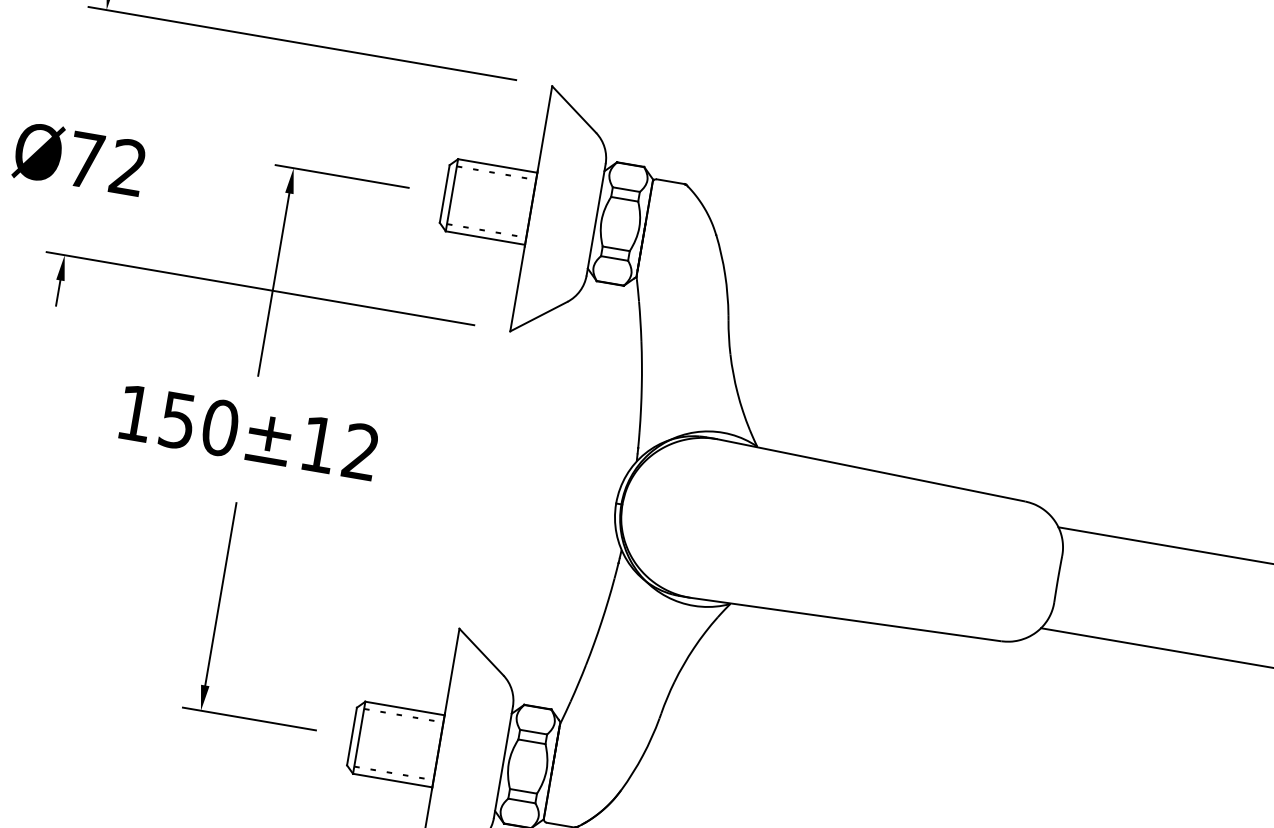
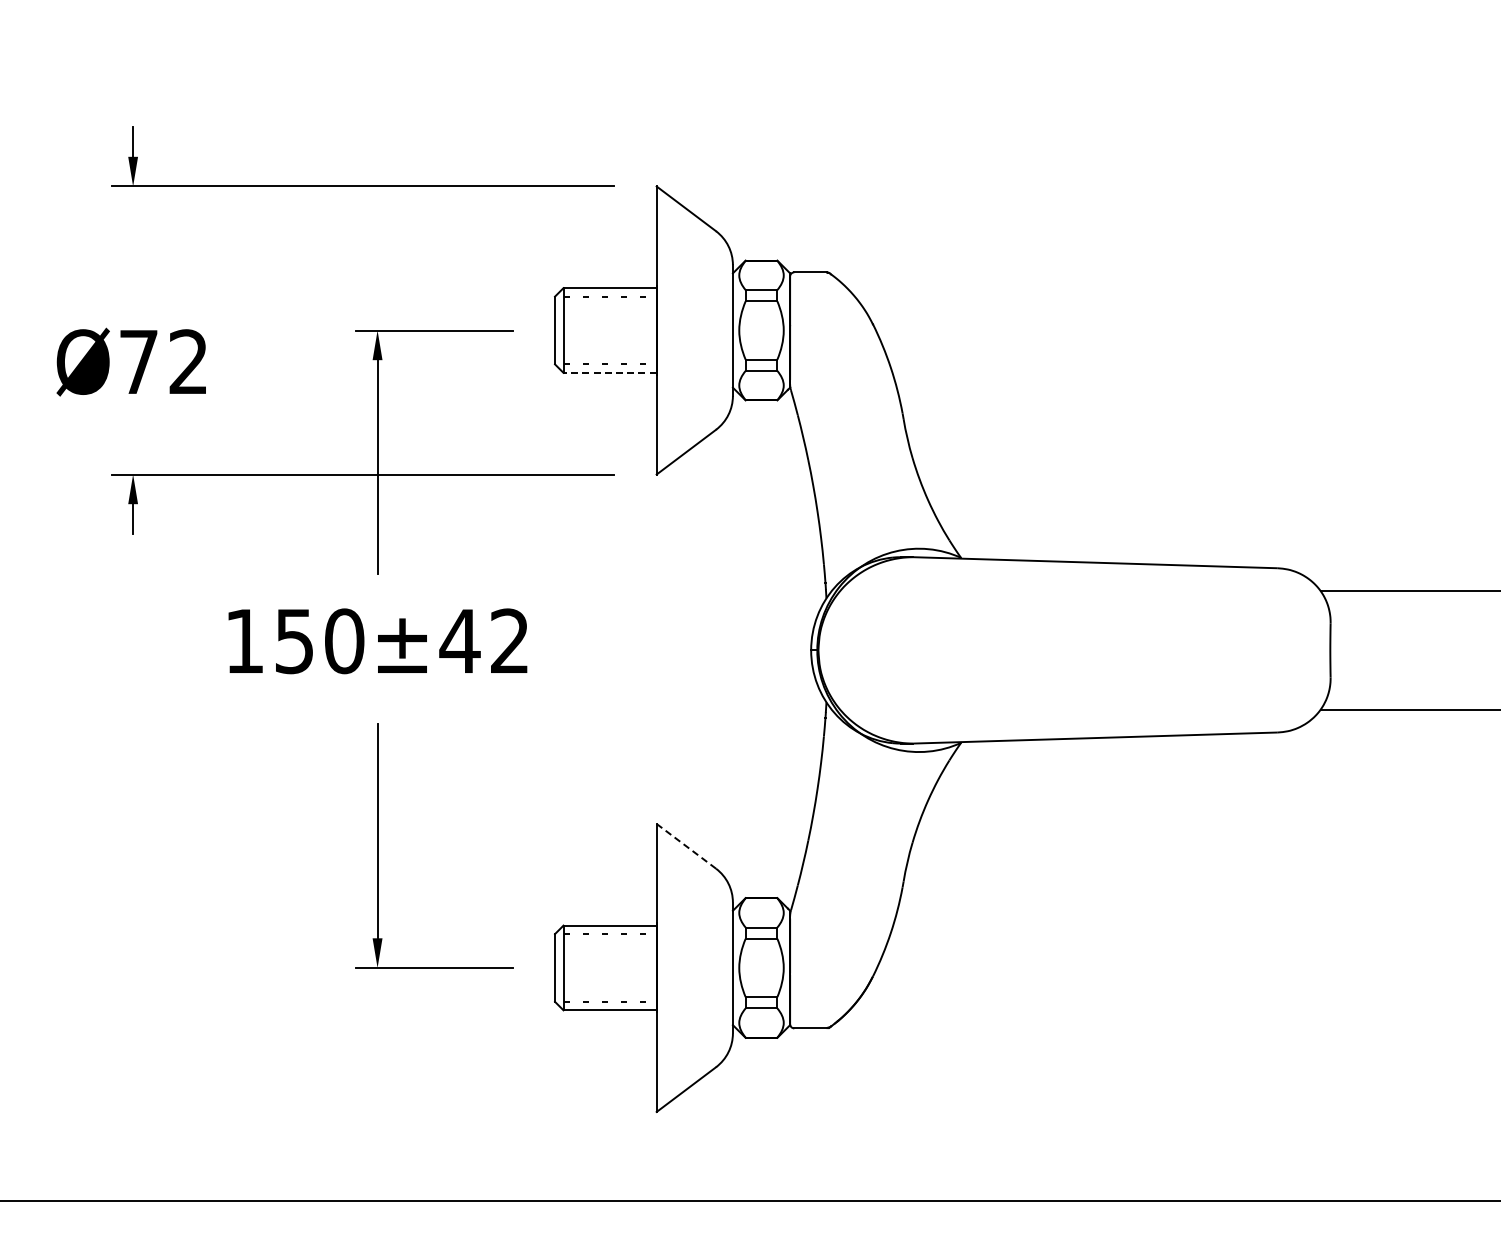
line: (485, 237) -> (610, 372), solid -> dashed
text: (318, 443) -> (459, 640), 150±12 -> 150±42
line: (481, 652) -> (686, 846), solid -> dashed

